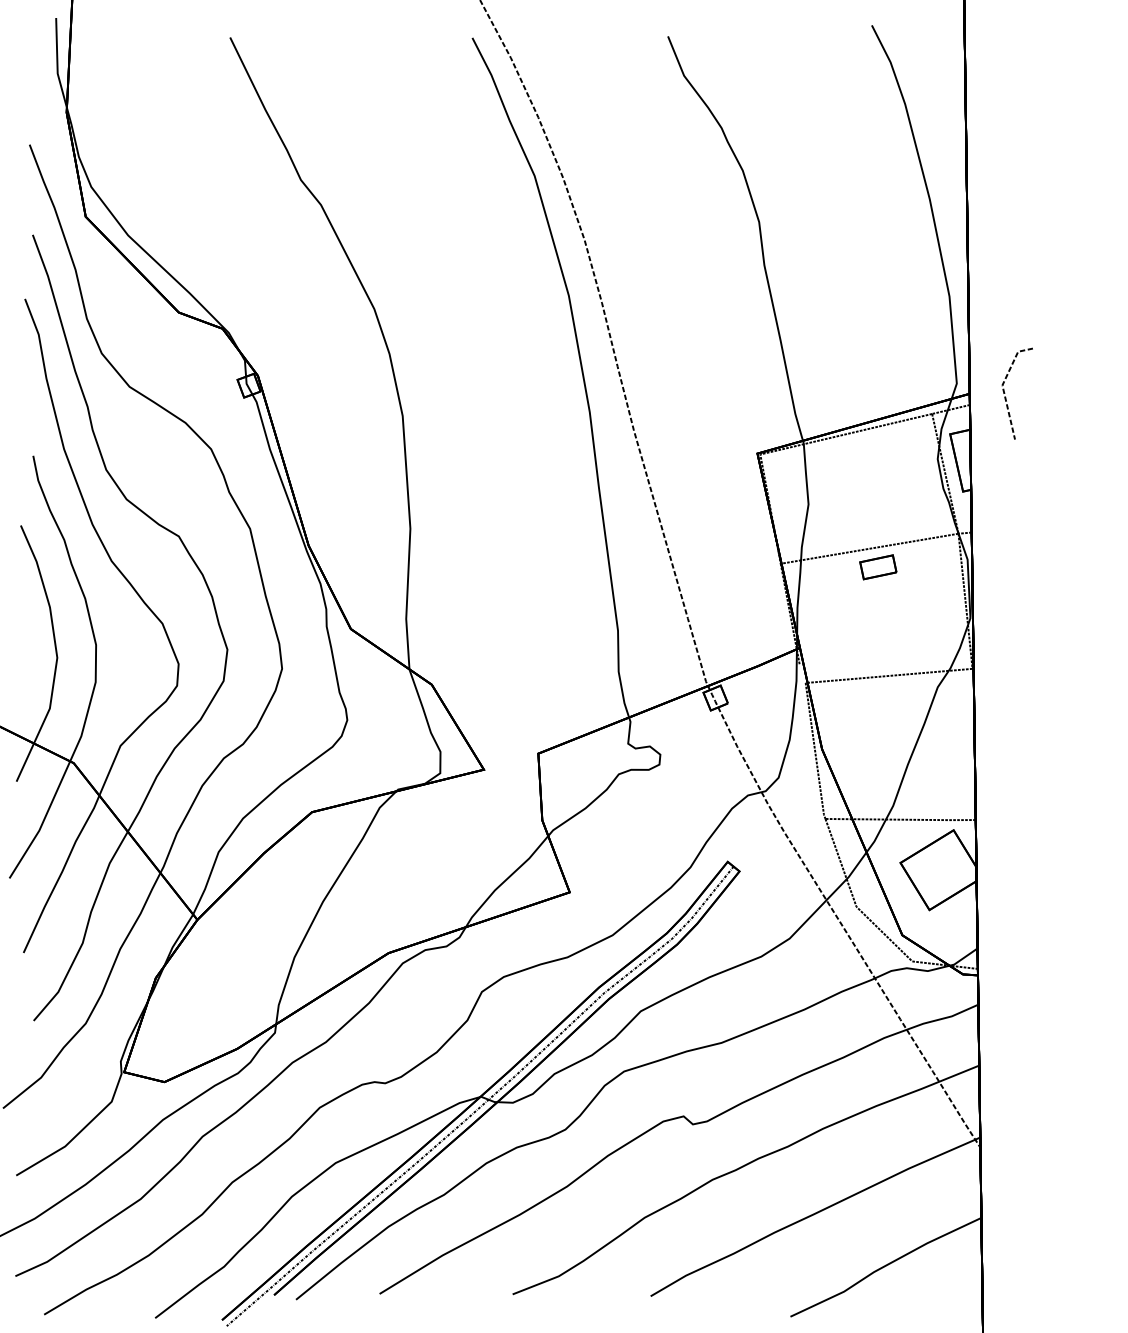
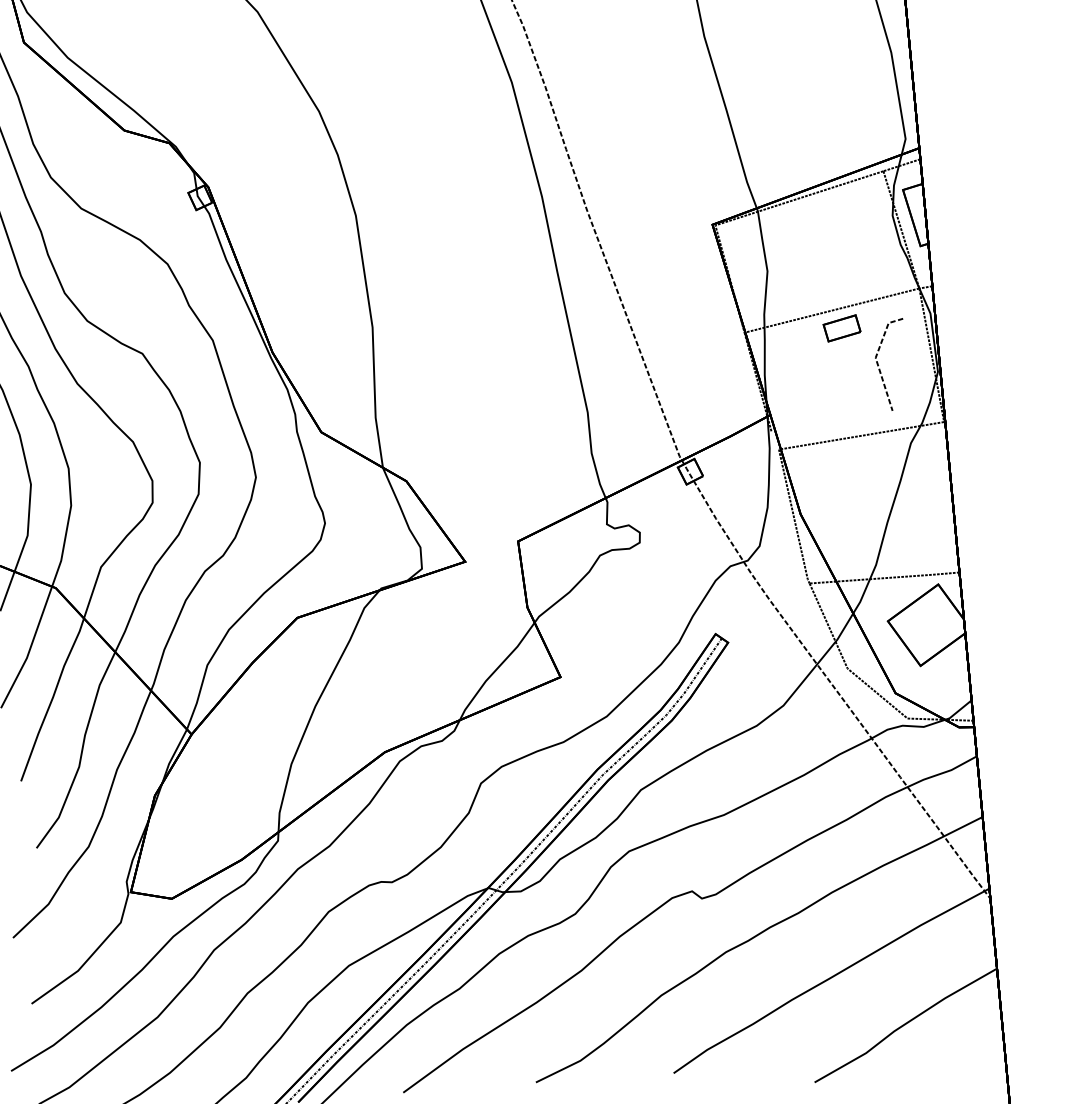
line: (1006, 397) -> (880, 369), moved

